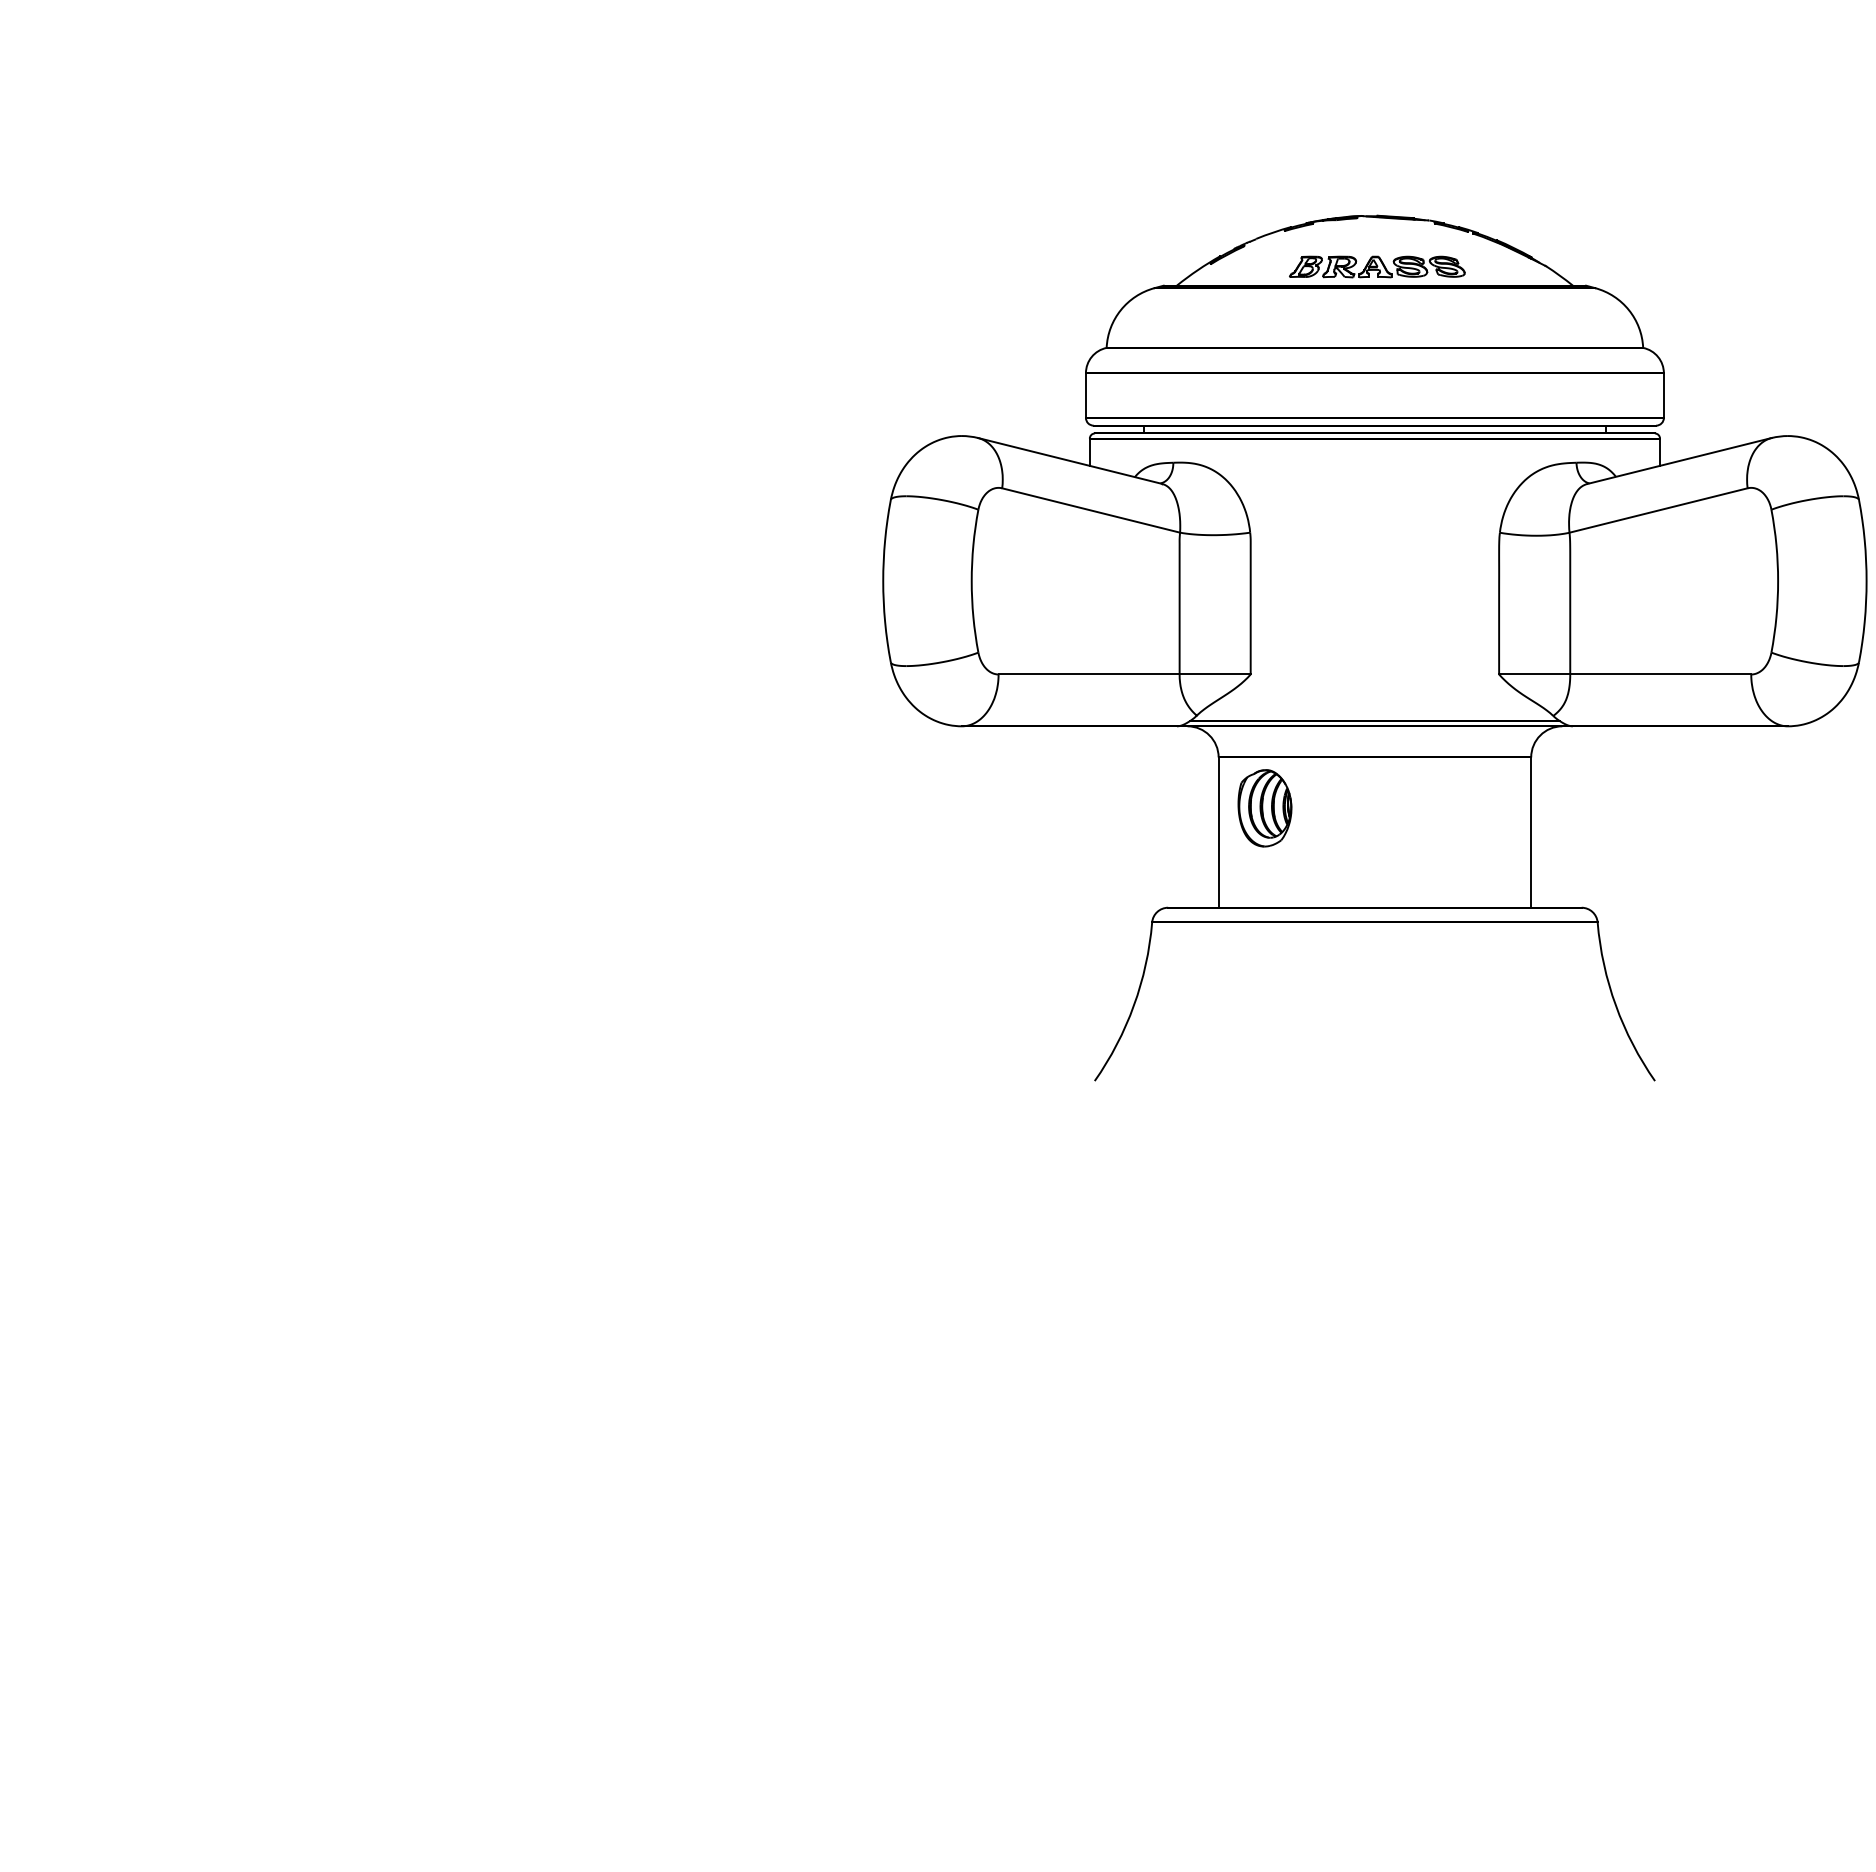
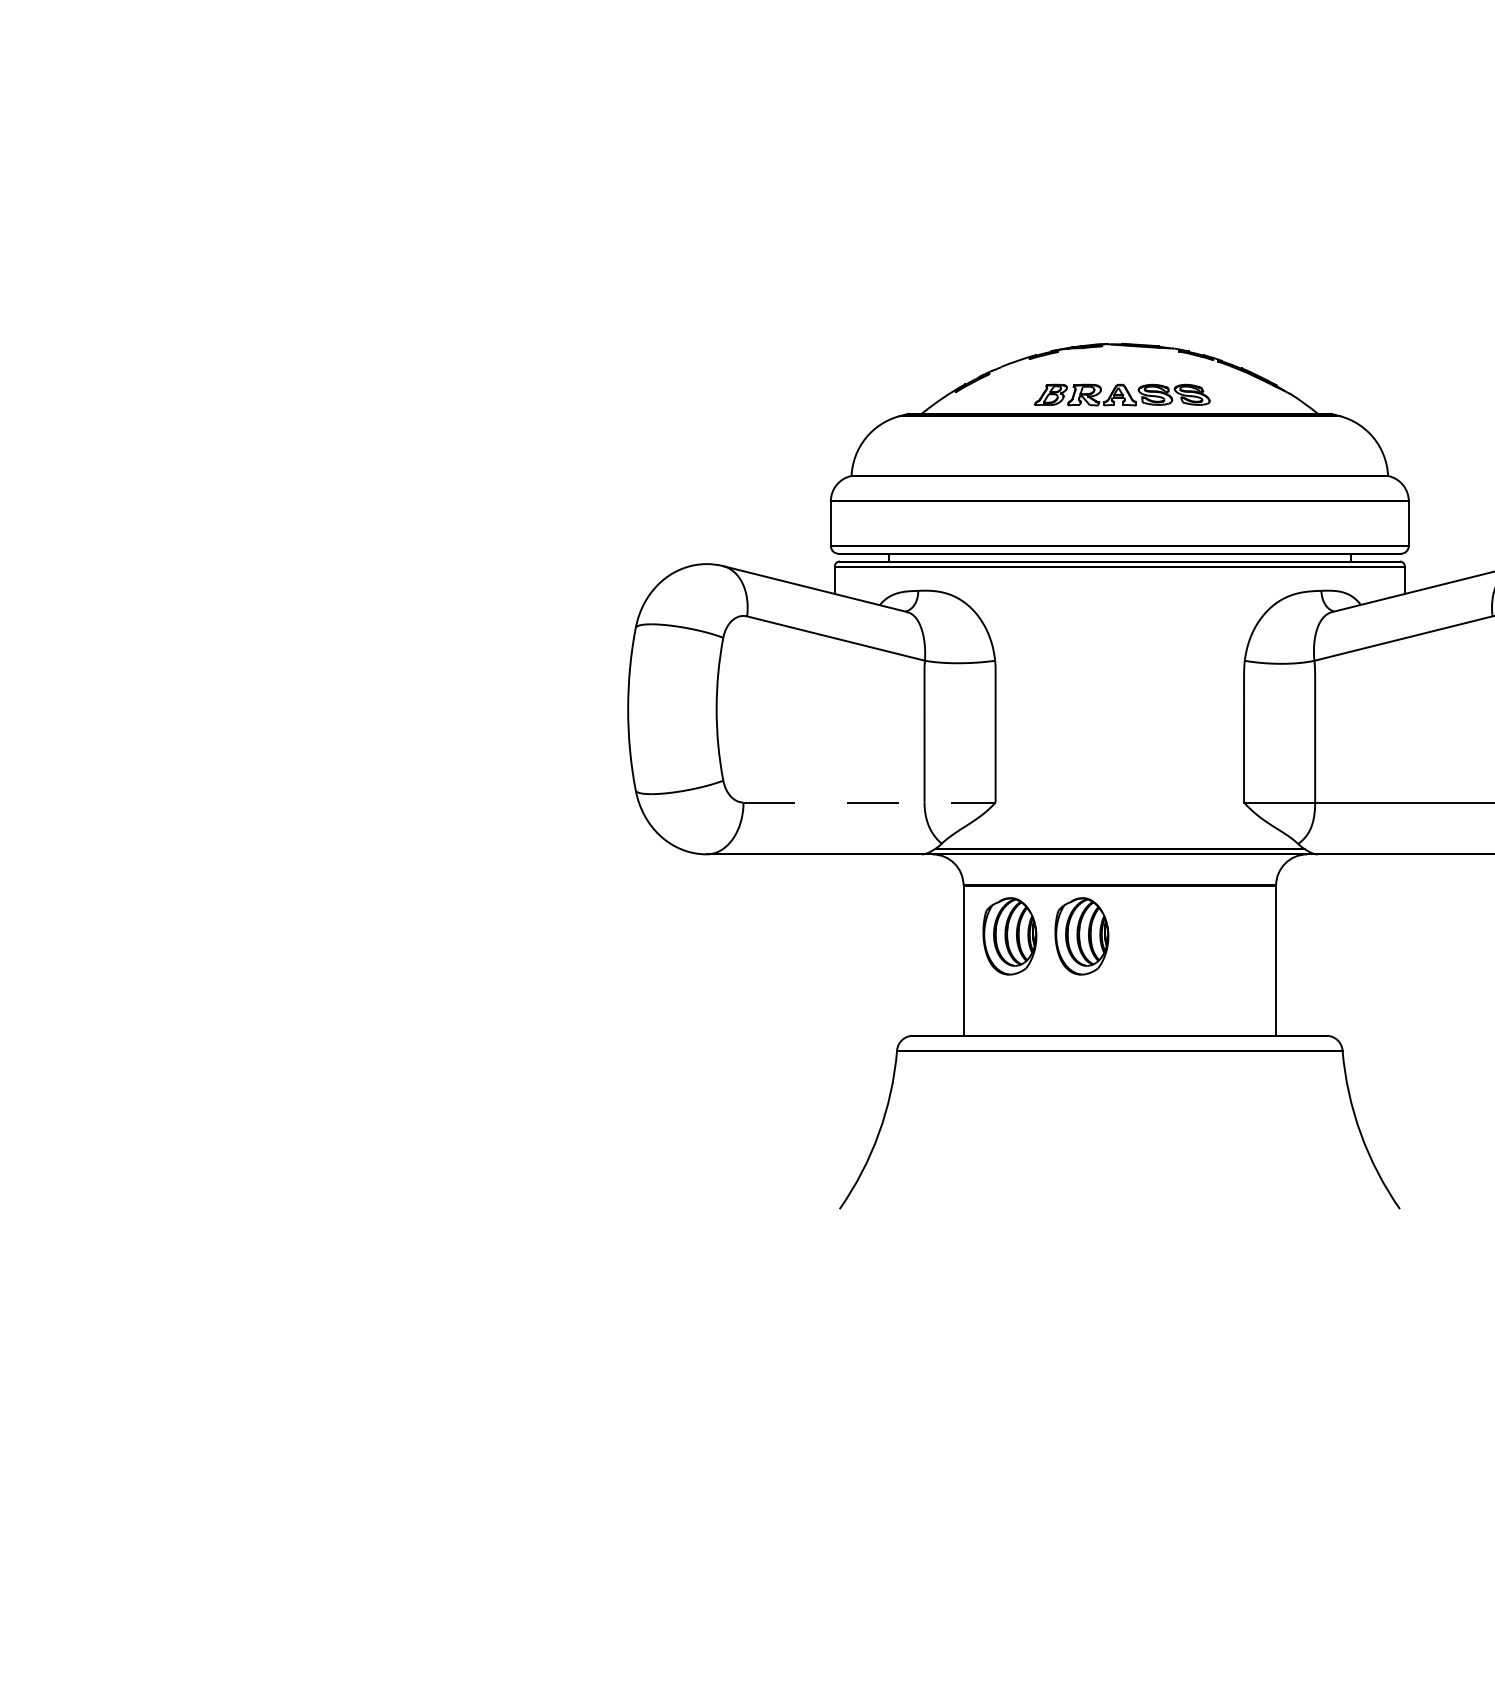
line: (1125, 674) -> (870, 802), solid -> dashed
part: (1336, 808) -> (1081, 936), added

